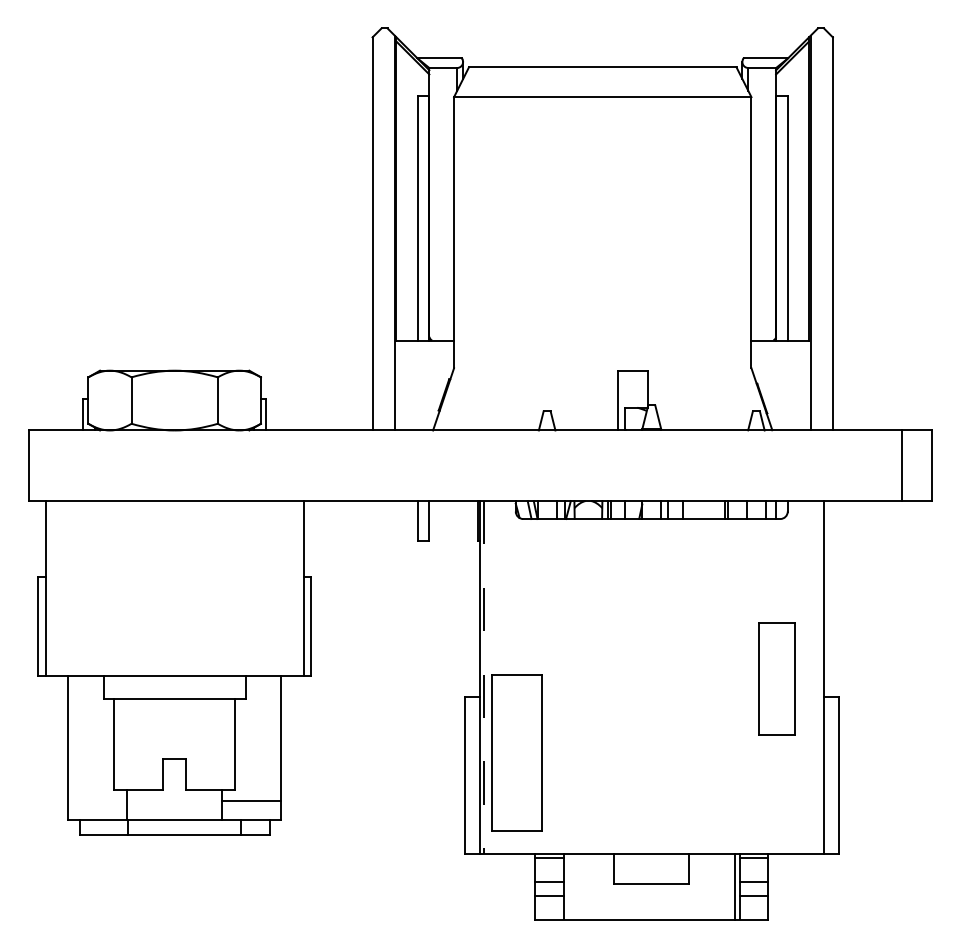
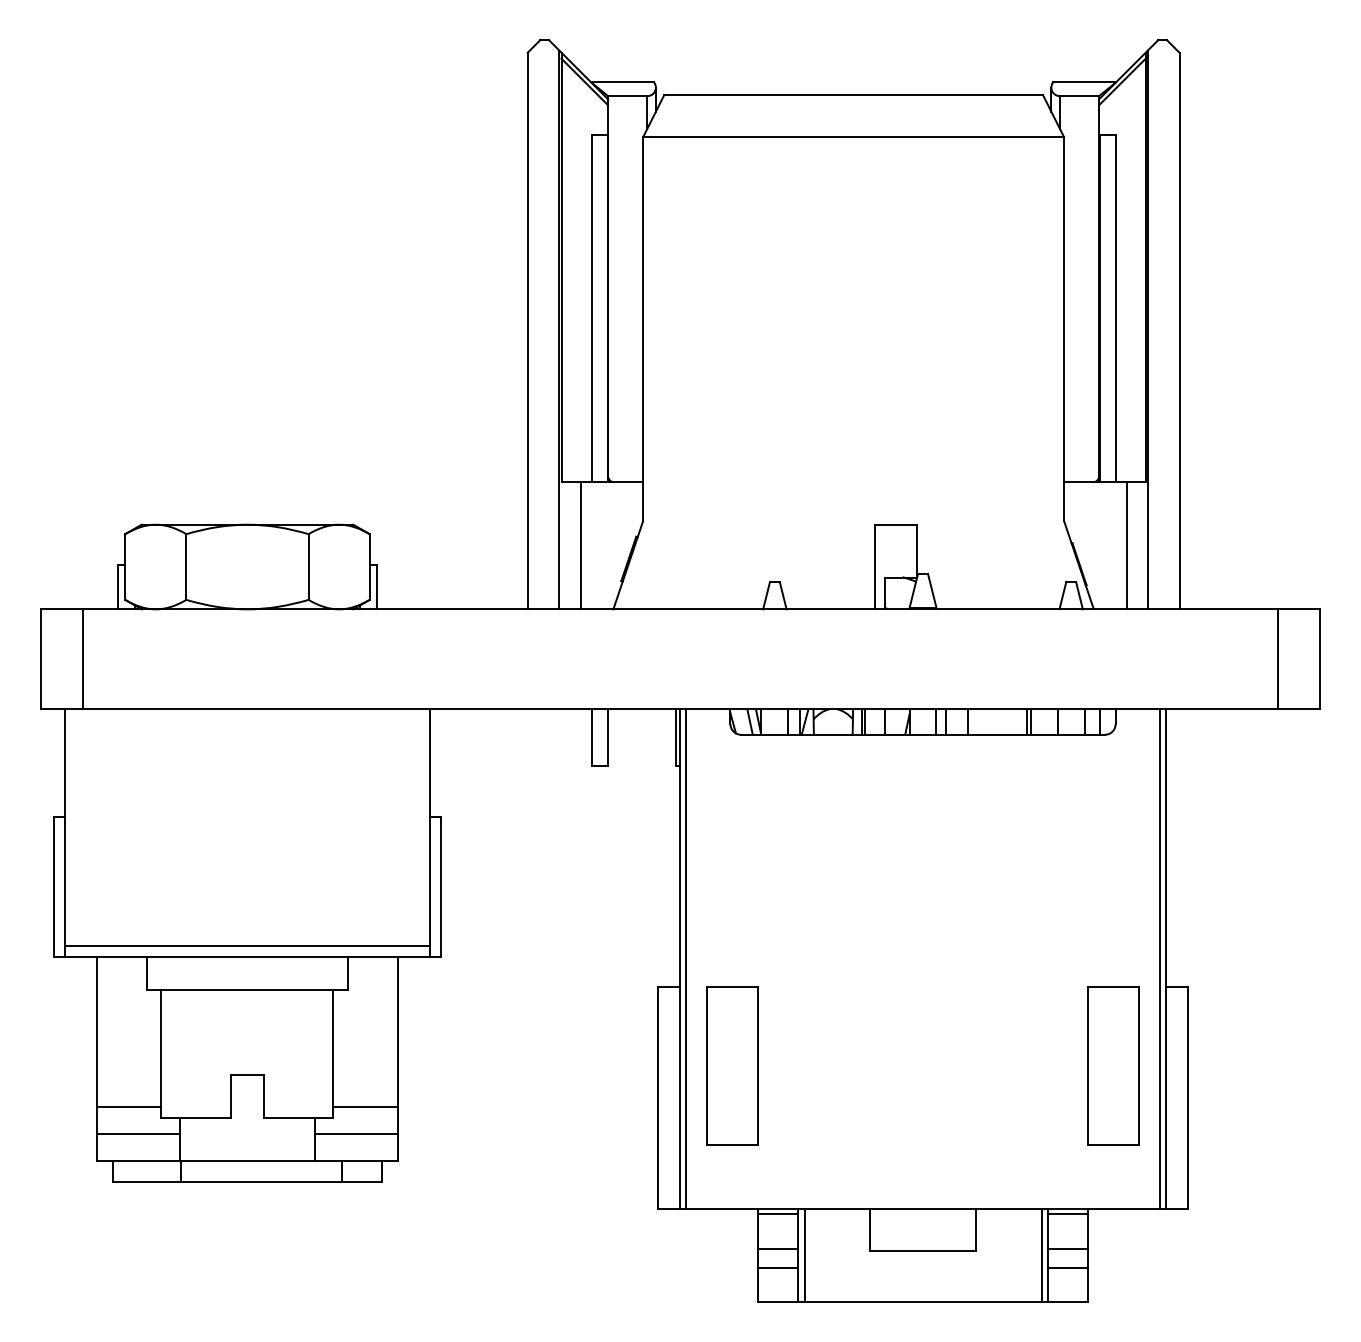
line: (409, 385) -> (579, 545), added
line: (795, 385) -> (1126, 545), added
line: (58, 465) -> (82, 658), added
line: (174, 668) -> (247, 946), added
line: (484, 677) -> (686, 959), dashed -> solid
line: (819, 677) -> (1160, 959), added
part: (776, 678) -> (1112, 1065), moved
part: (516, 752) -> (731, 1065), size x0.71
line: (90, 782) -> (128, 1107), added
line: (257, 782) -> (364, 1107), added
line: (97, 800) -> (138, 1133), added
line: (568, 886) -> (805, 1255), added

